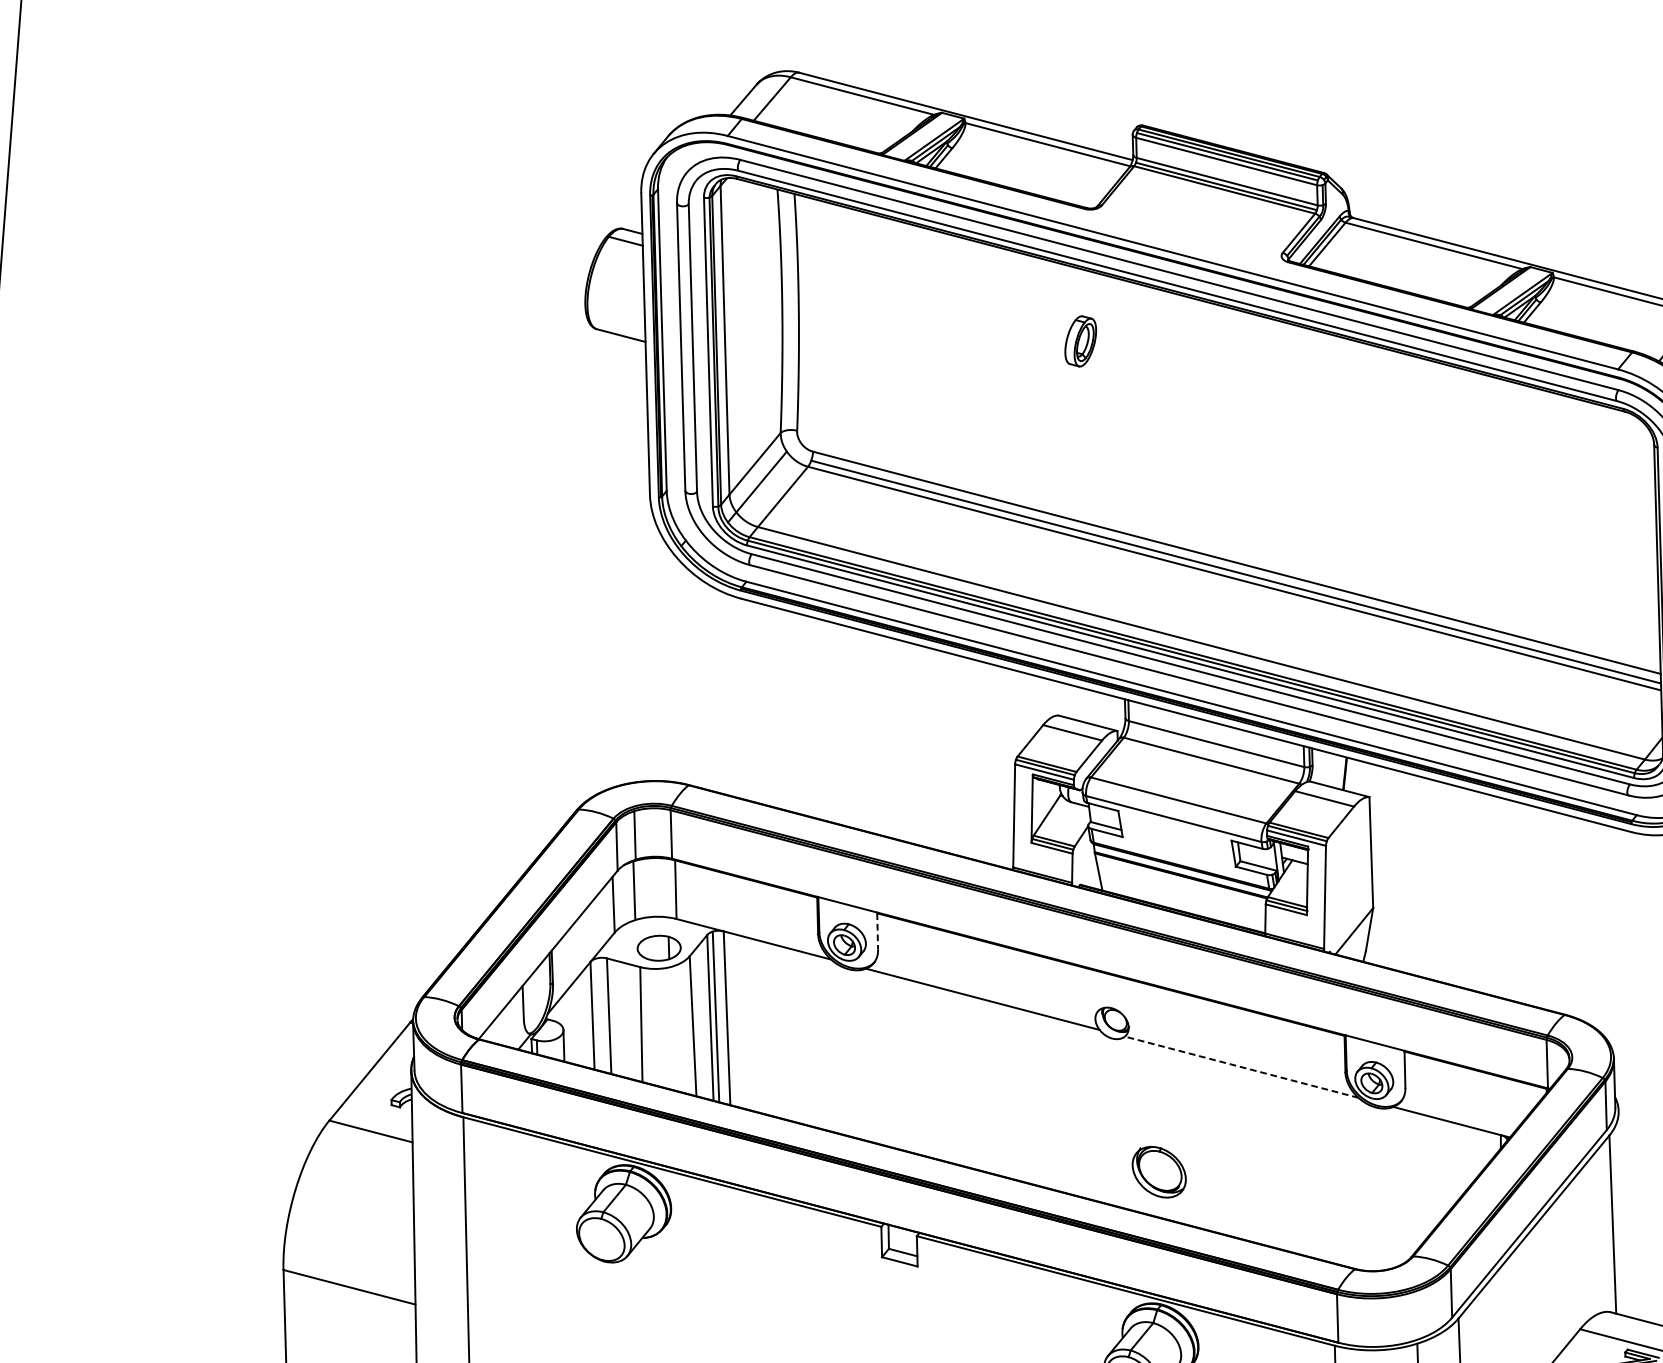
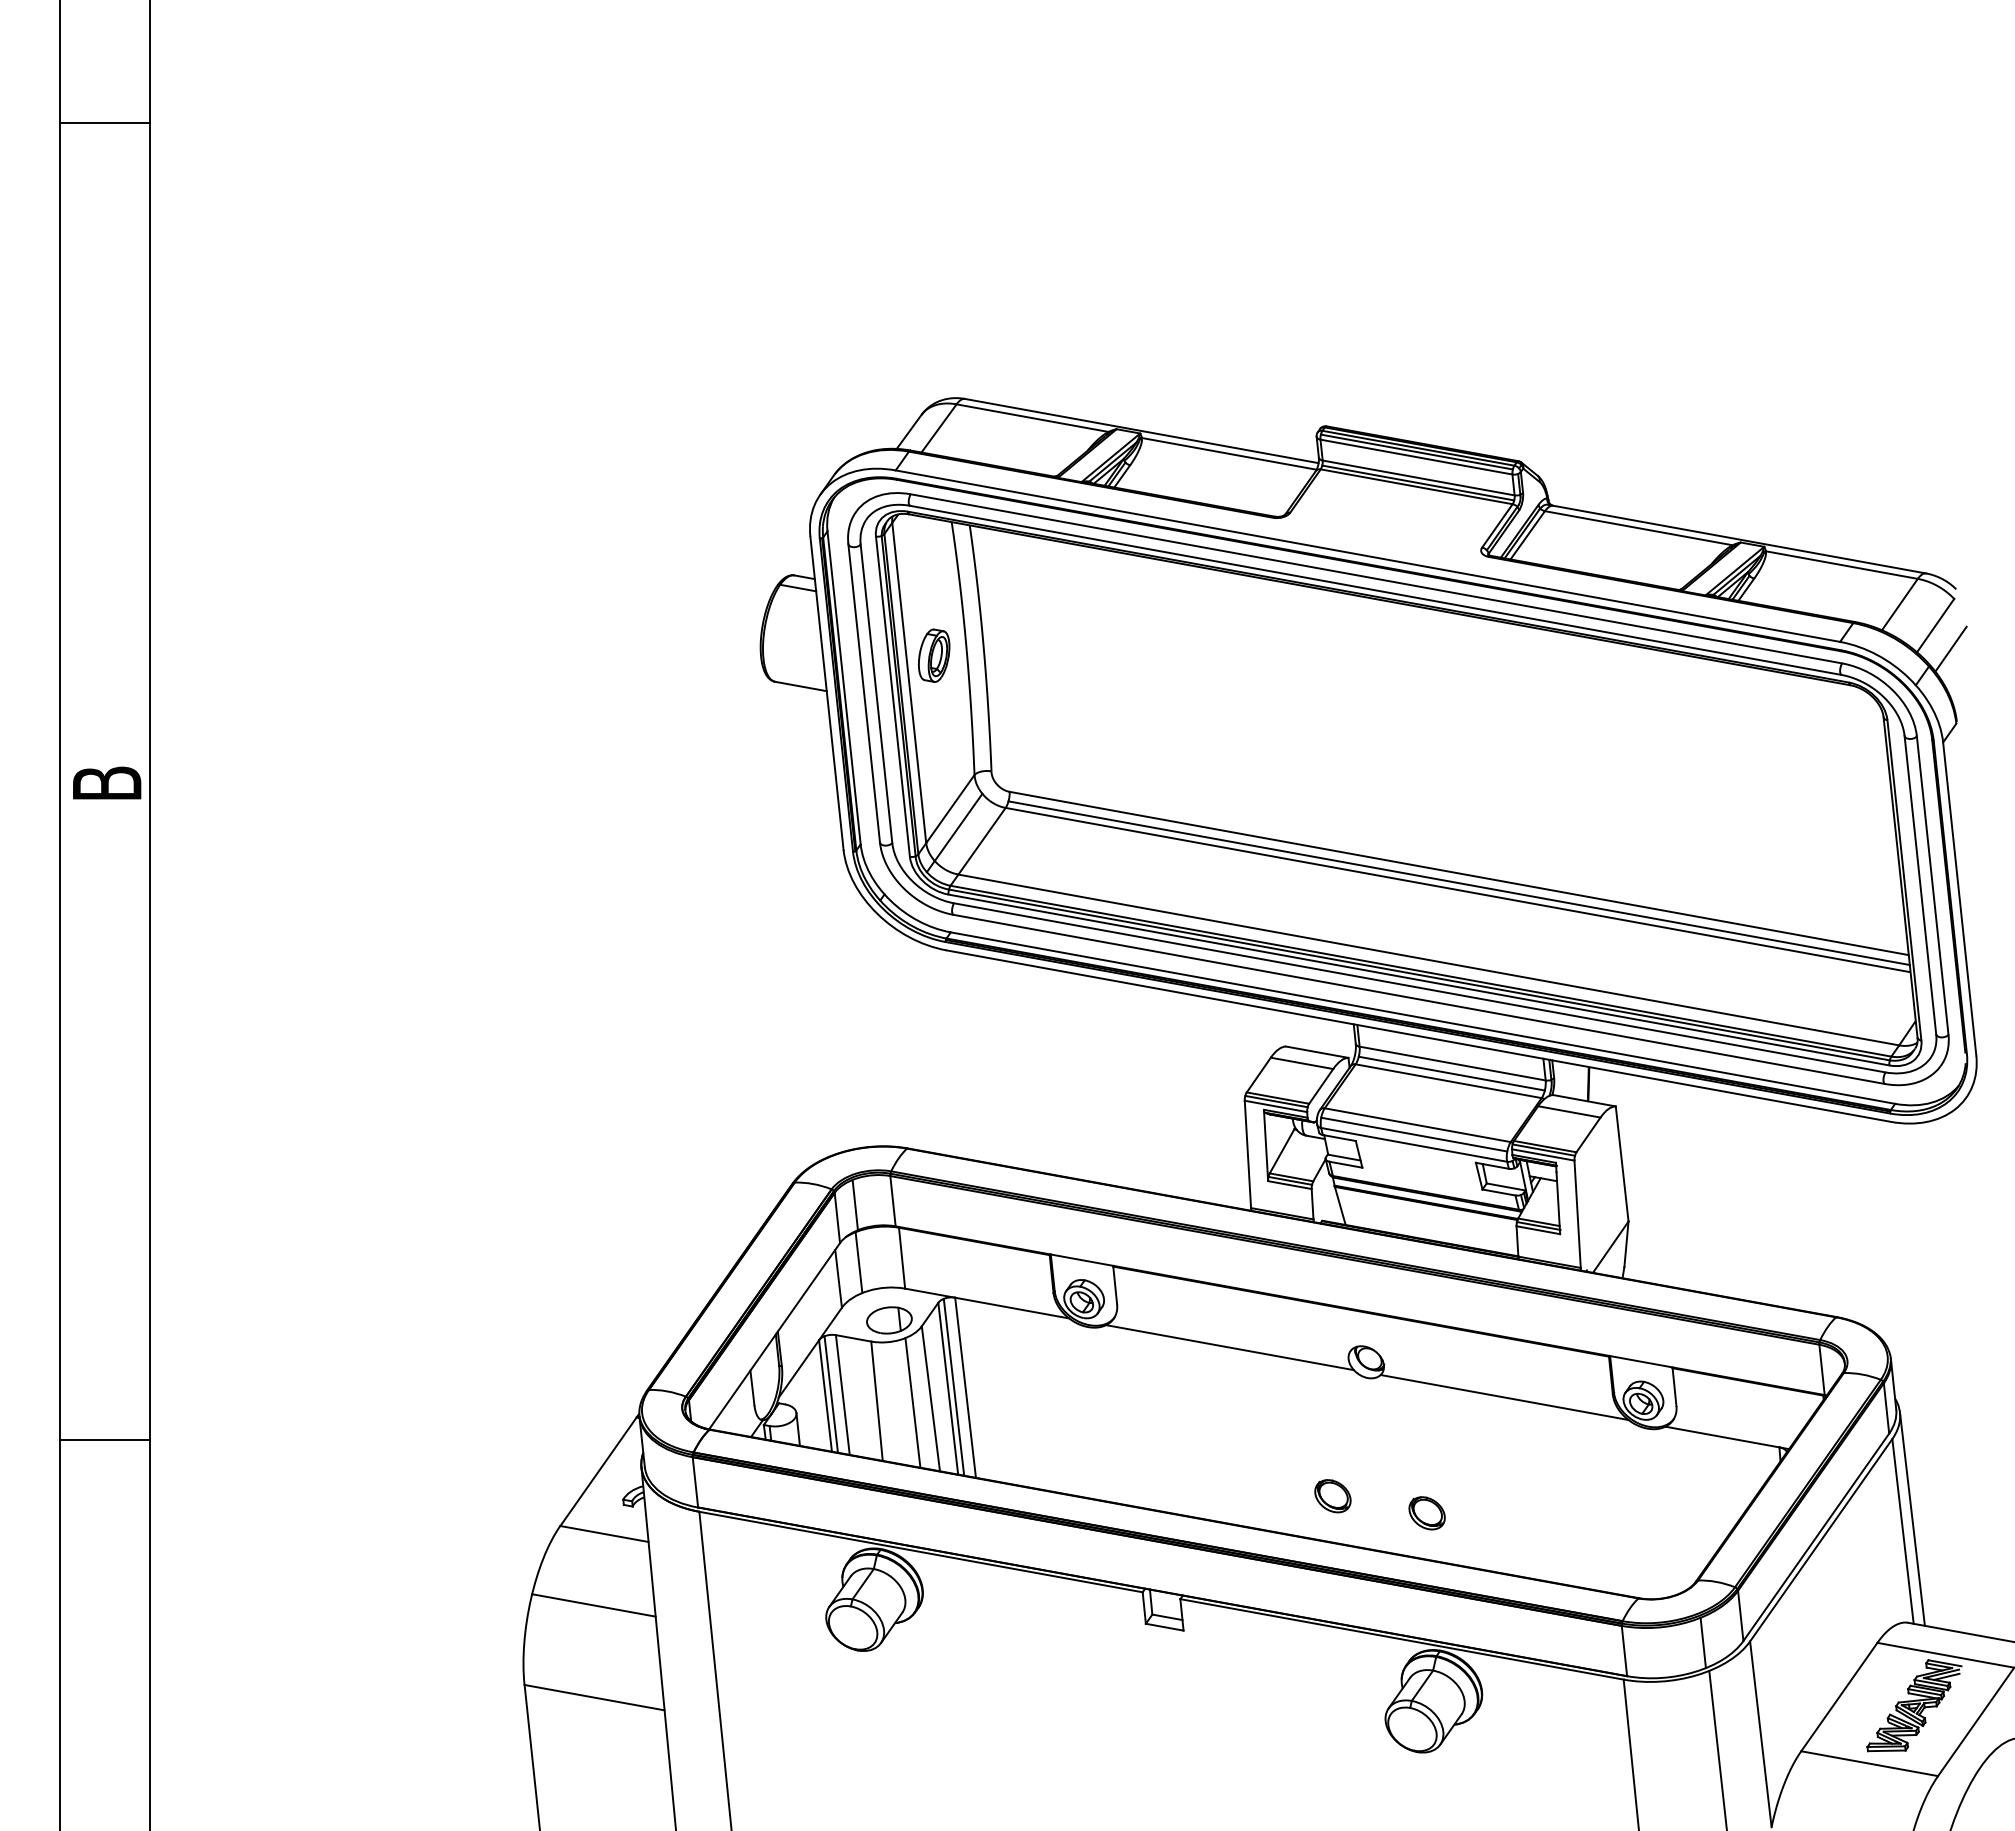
part: (1081, 341) -> (934, 655), moved
line: (1214, 753) -> (1451, 1073), added
line: (1174, 809) -> (1414, 1134), added
line: (877, 931) -> (1115, 1285), dashed -> solid
line: (597, 1014) -> (830, 1394), added
line: (675, 1028) -> (912, 1402), added
line: (1241, 1067) -> (1504, 1397), dashed -> solid
part: (1069, 1149) -> (1332, 1496), added
part: (1158, 1172) -> (1426, 1513), size x0.62
line: (355, 1199) -> (593, 1605), added
line: (1621, 1212) -> (1911, 1518), added
line: (1412, 1316) -> (1702, 1642), added

